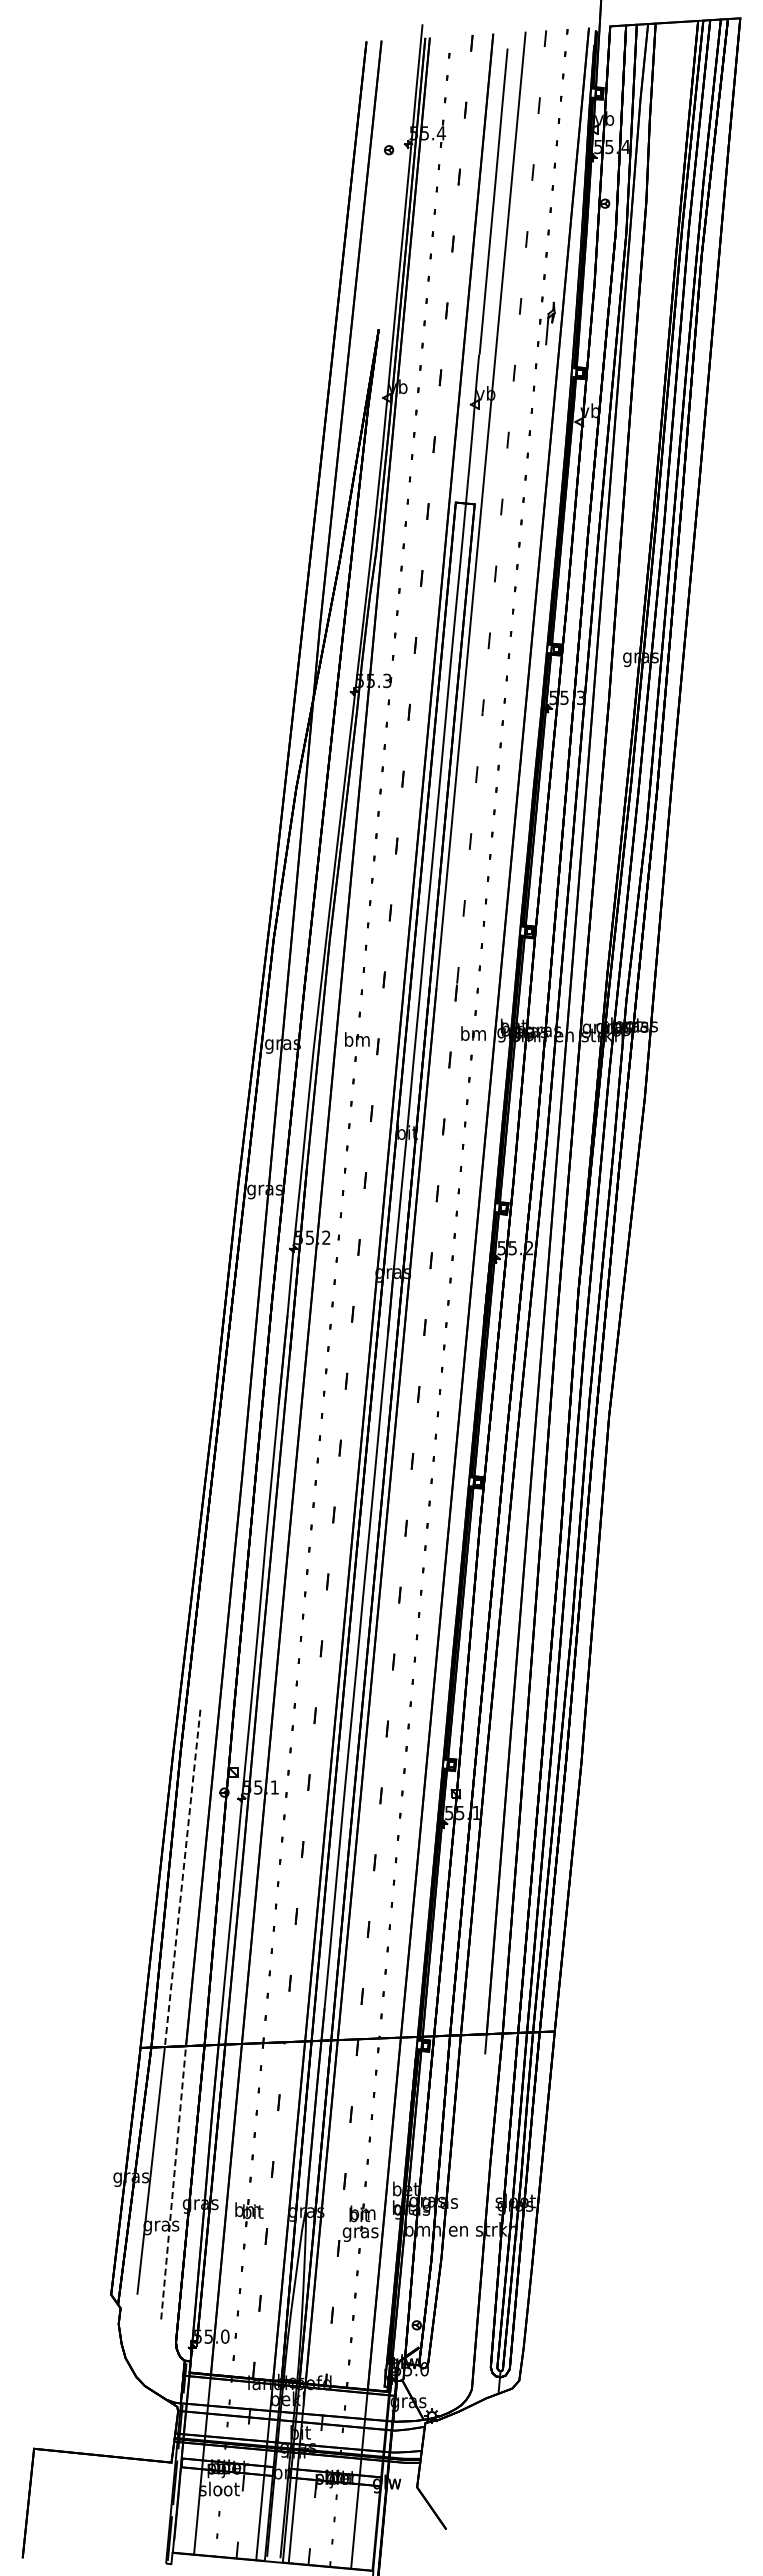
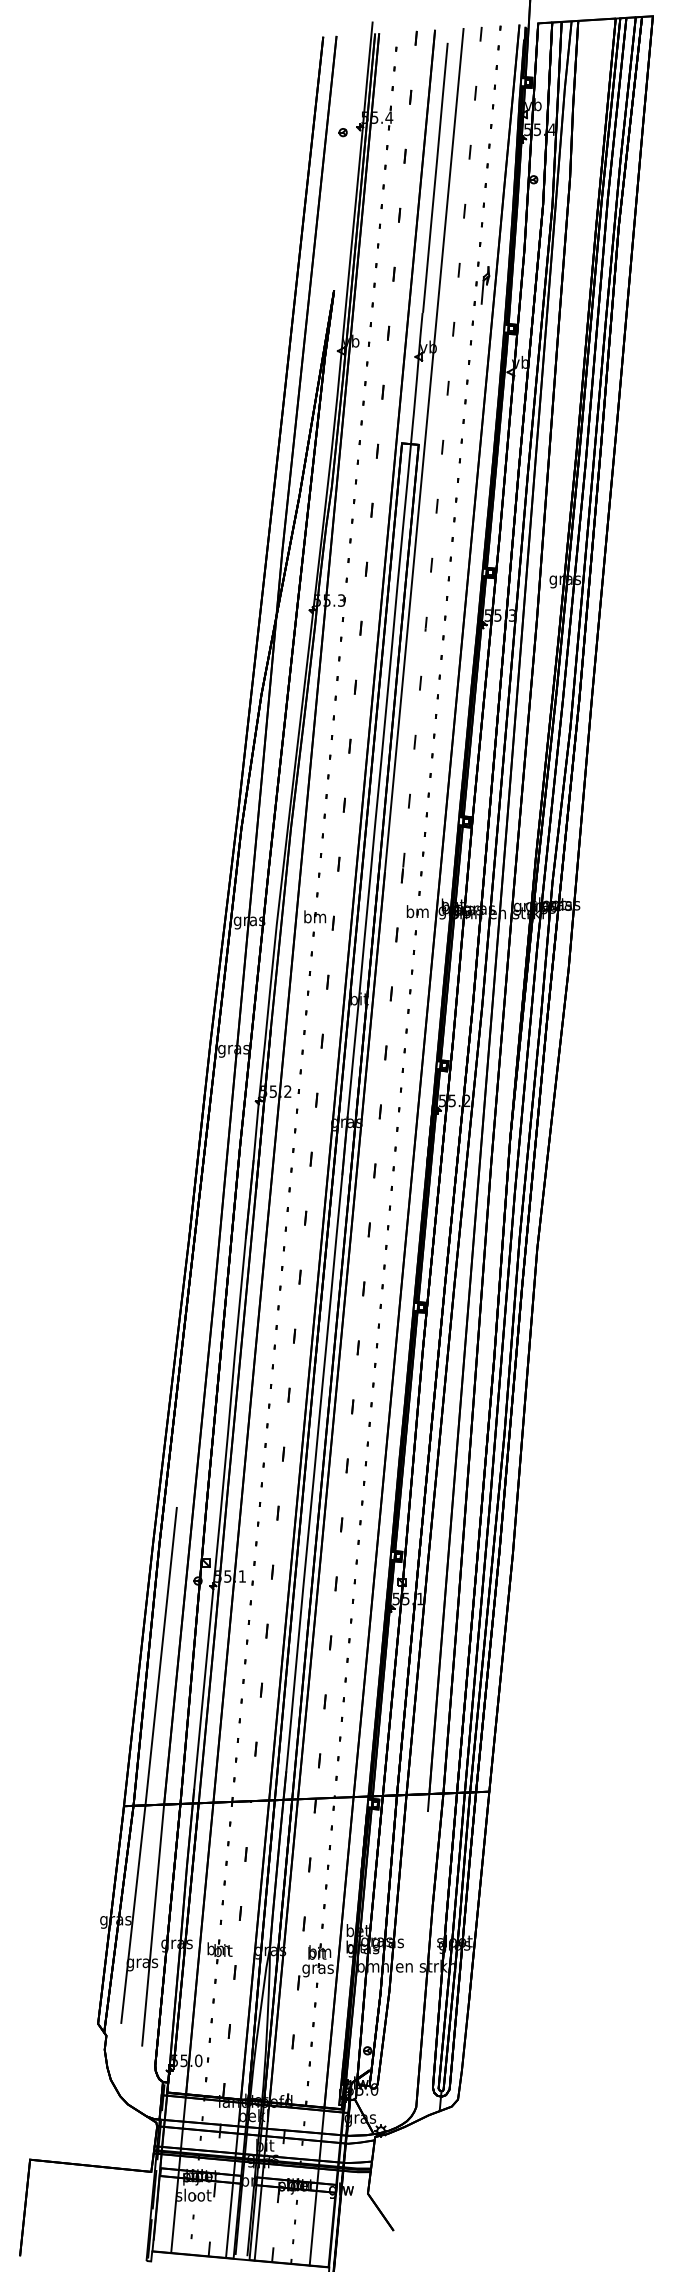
line: (182, 1878) -> (161, 1656), dashed -> solid
line: (173, 2182) -> (153, 1924), dashed -> solid

